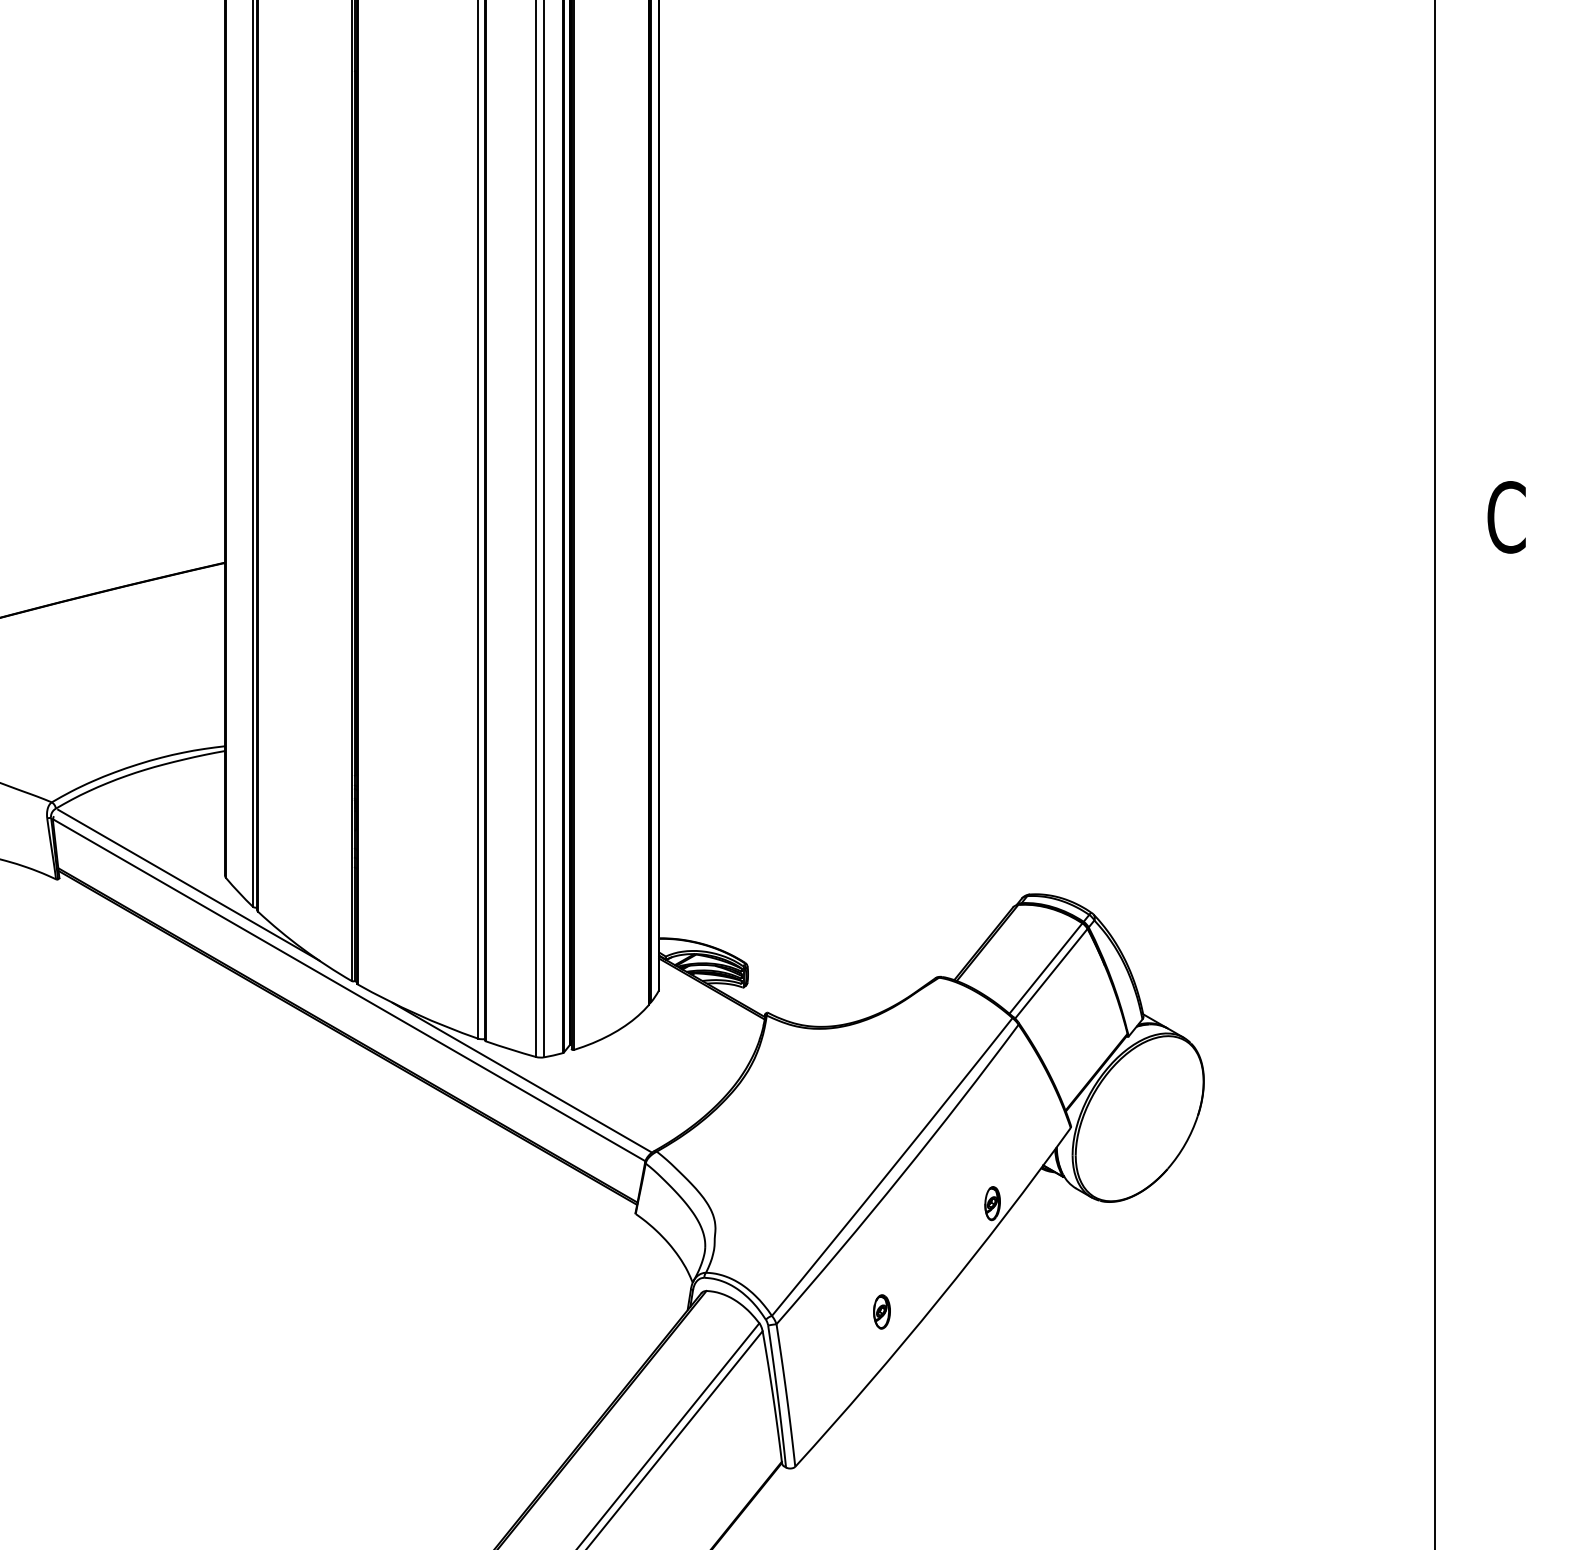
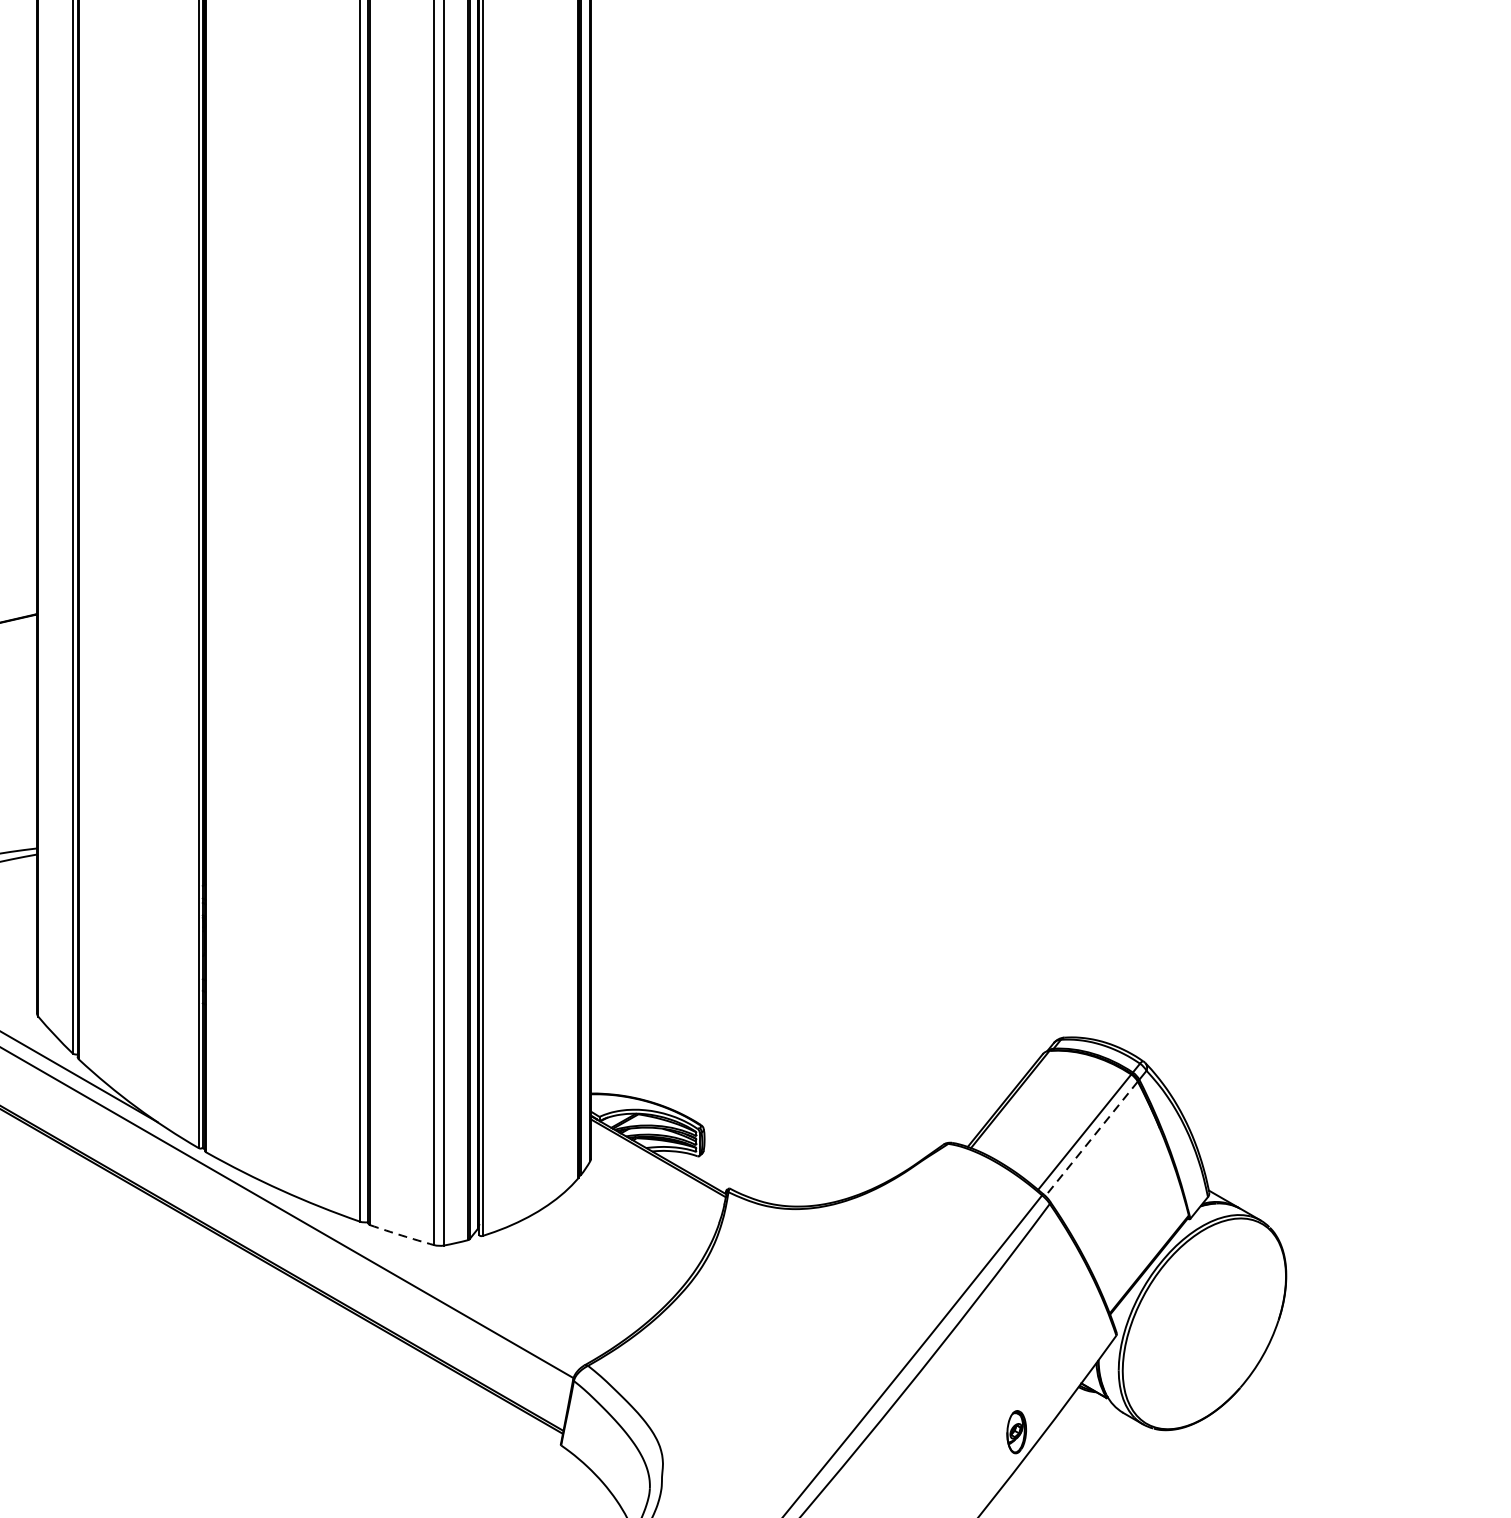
line: (1051, 973) -> (1091, 1138), solid -> dashed
arc: (511, 1049) -> (402, 1235), solid -> dashed
line: (522, 1077) -> (416, 1271), removed

